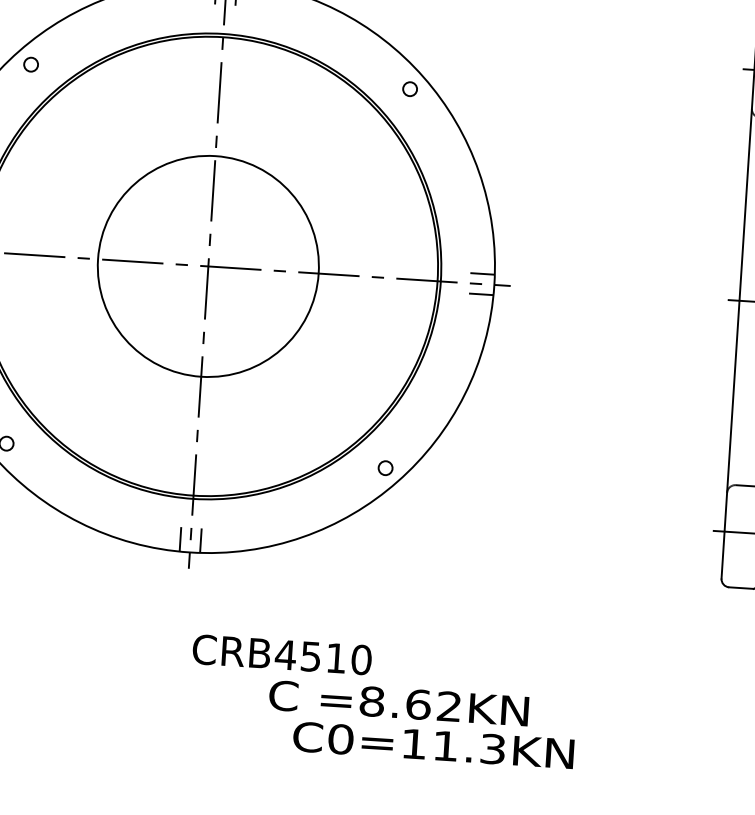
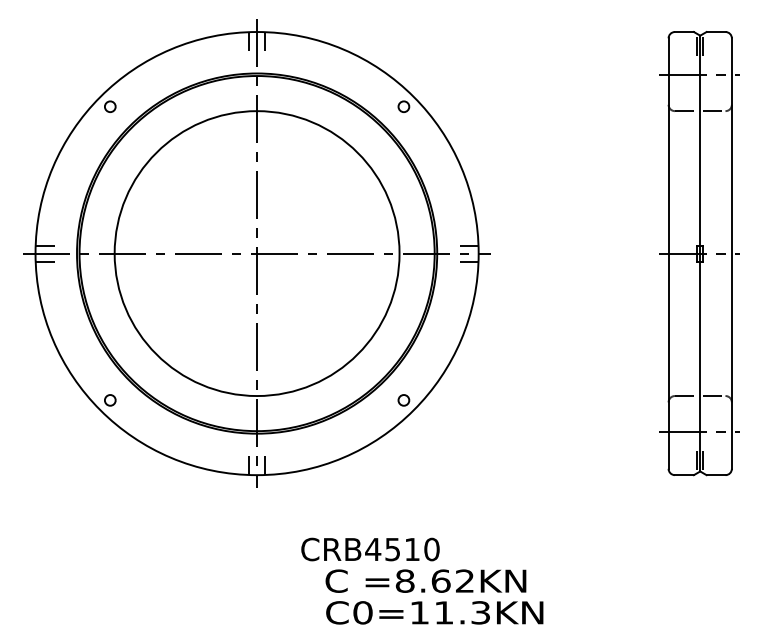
circle: (207, 266) -> (256, 253), size x1.67
text: (282, 654) -> (370, 549), moved
text: (433, 744) -> (434, 612), moved

